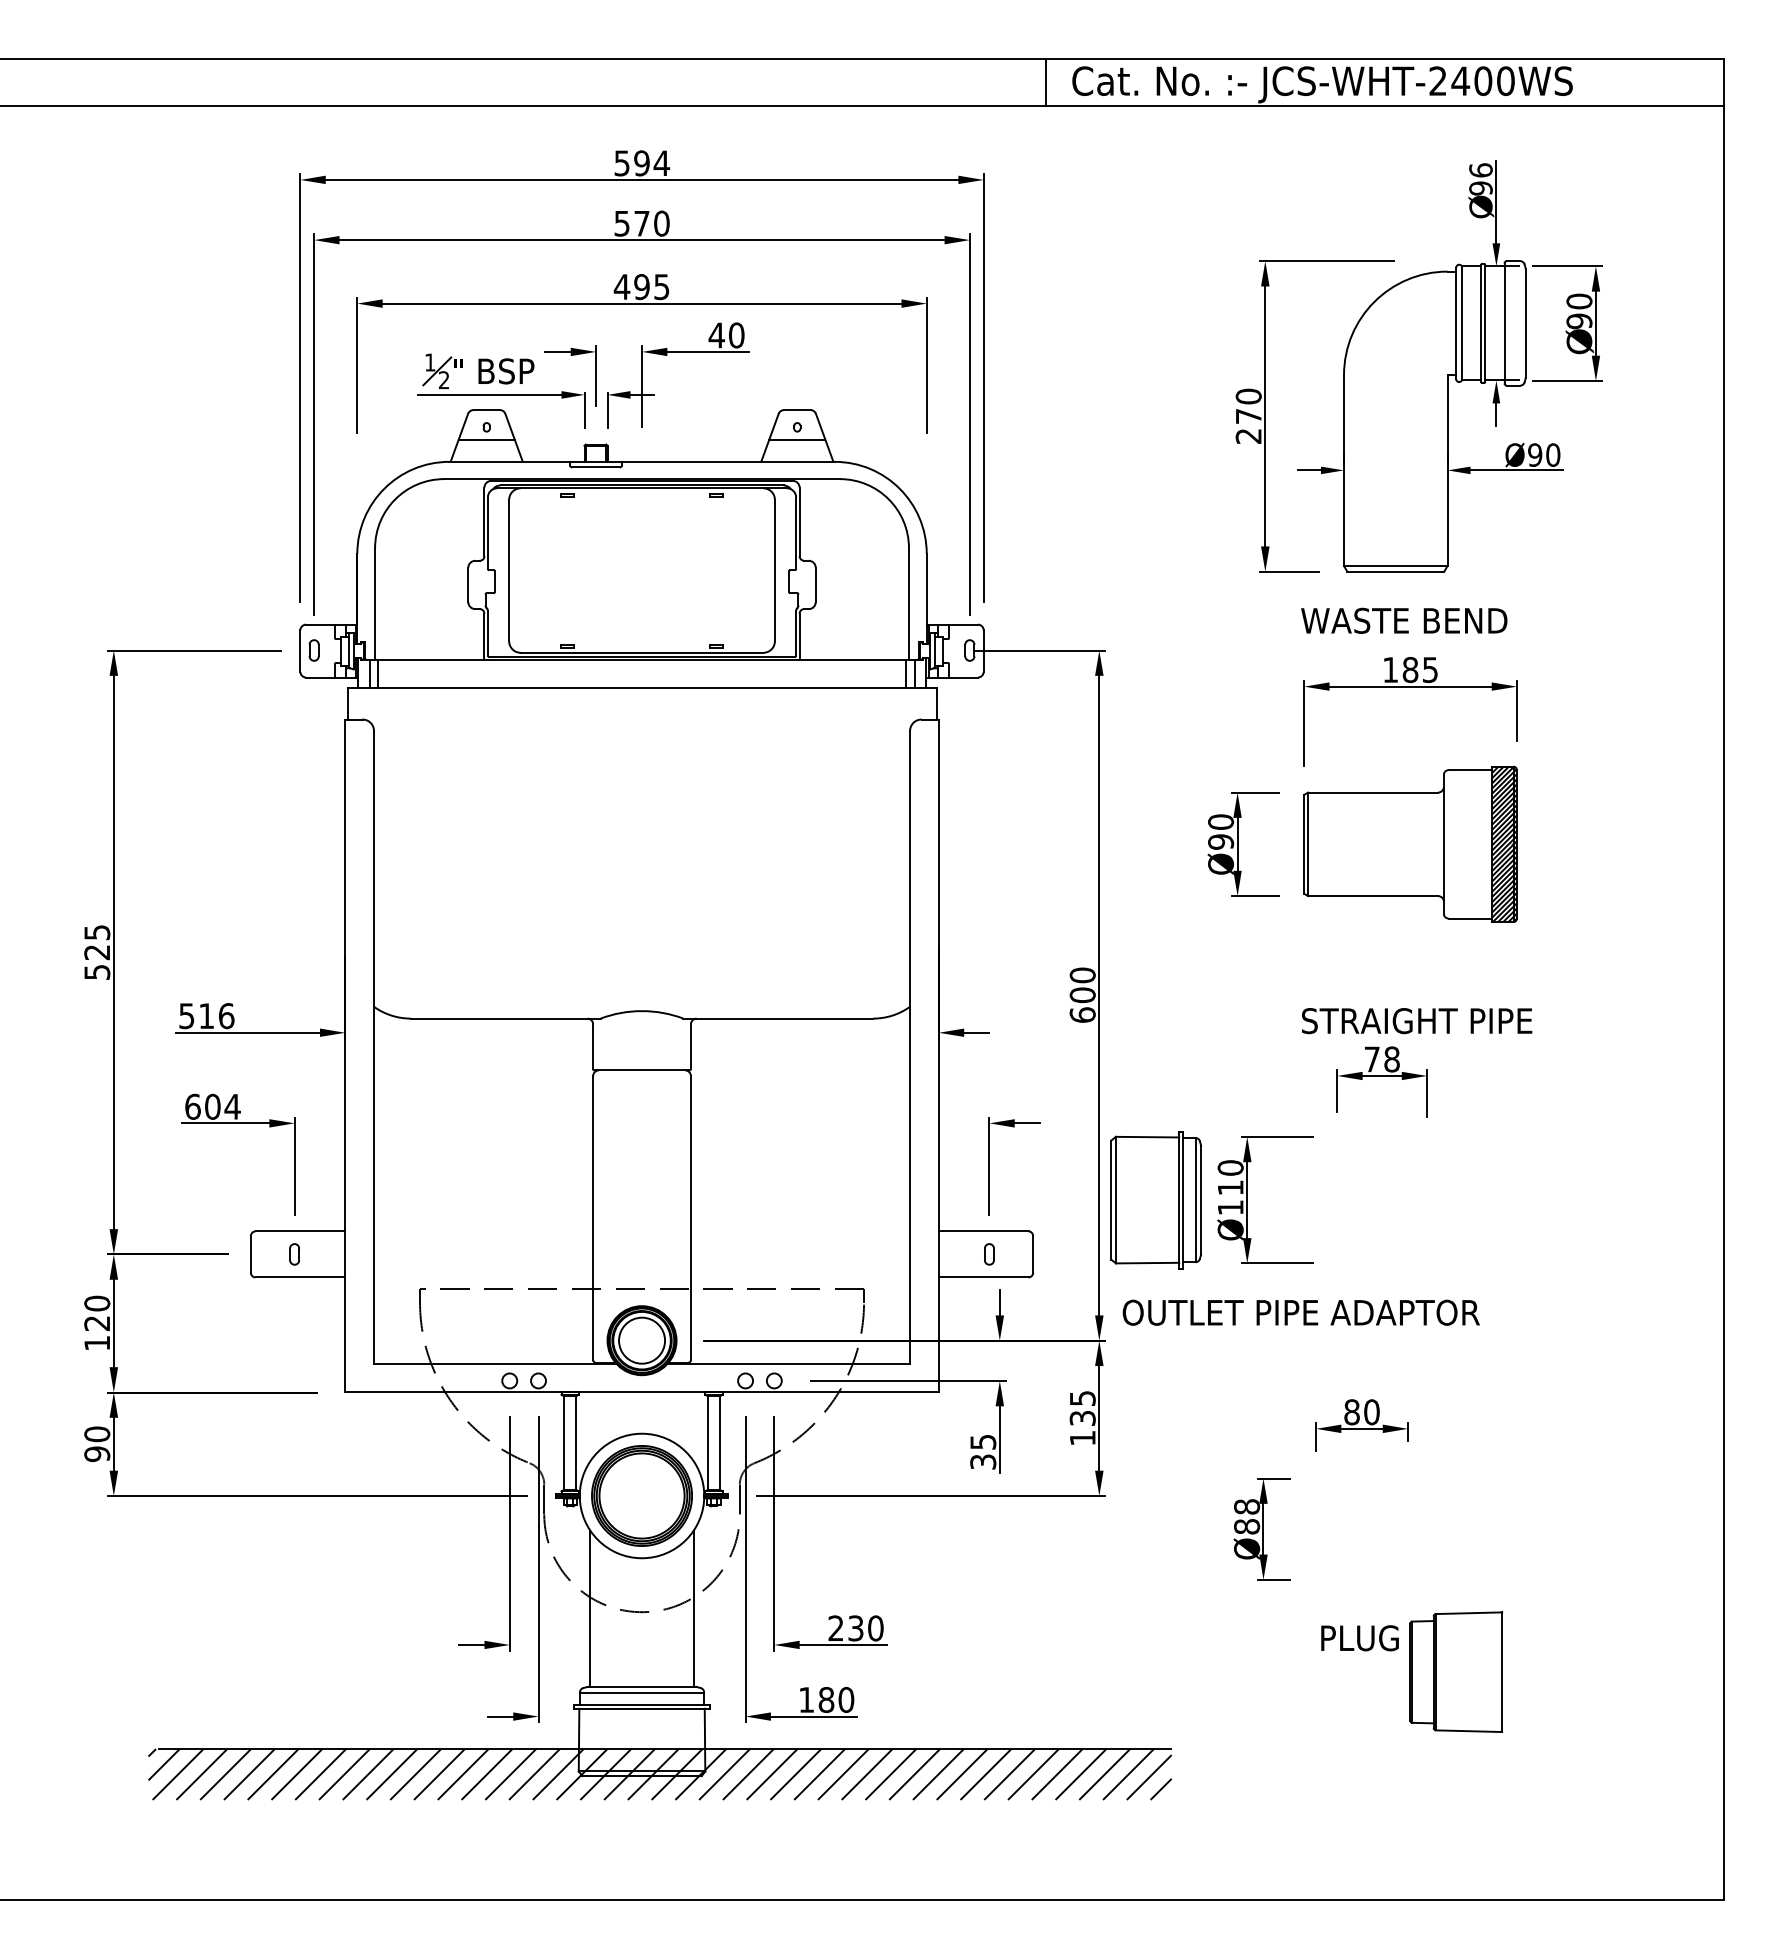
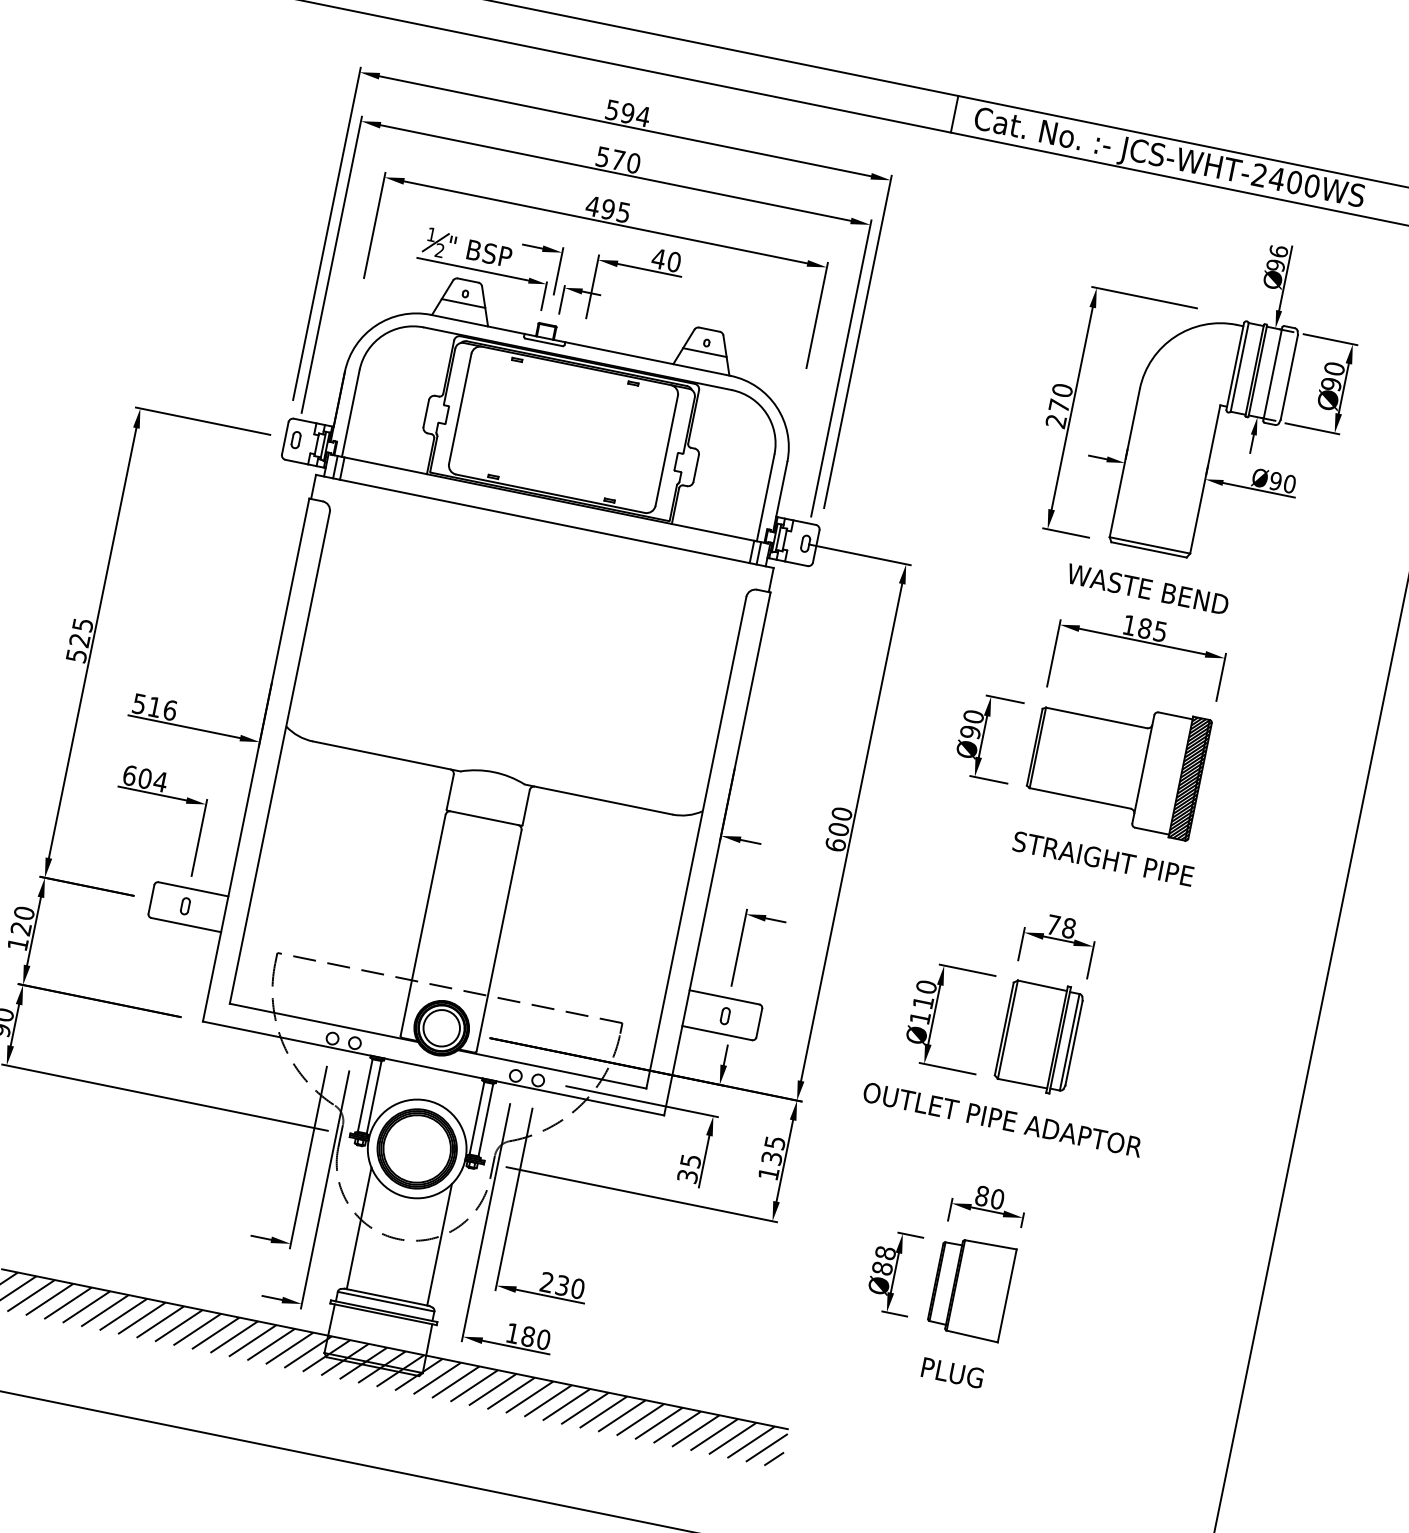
text: (1417, 1021) -> (1103, 859), moved
part: (1156, 1200) -> (1039, 1036), moved
text: (1300, 1312) -> (1002, 1119), moved
part: (1455, 1671) -> (971, 1287), moved

